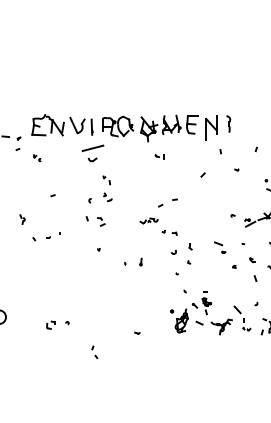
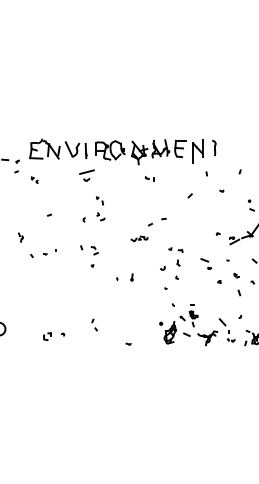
part: (92, 153) -> (86, 175), size x0.71
part: (95, 221) -> (89, 250), moved
part: (169, 232) -> (175, 249), moved
part: (94, 351) -> (94, 324), moved

